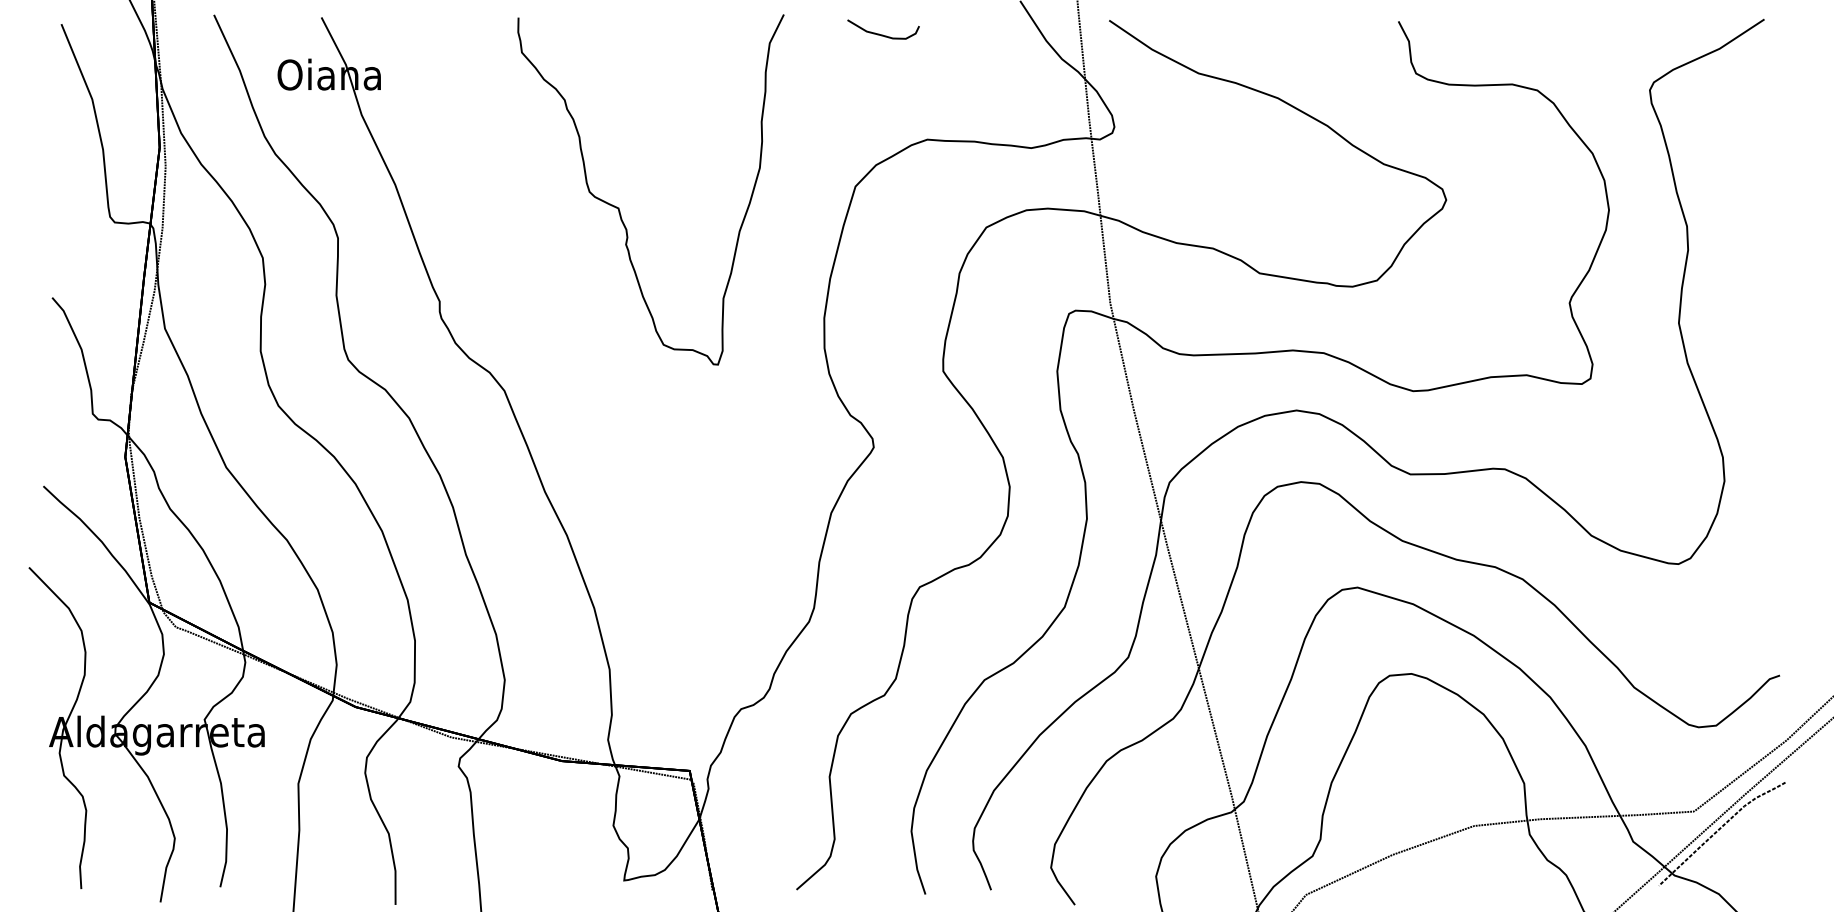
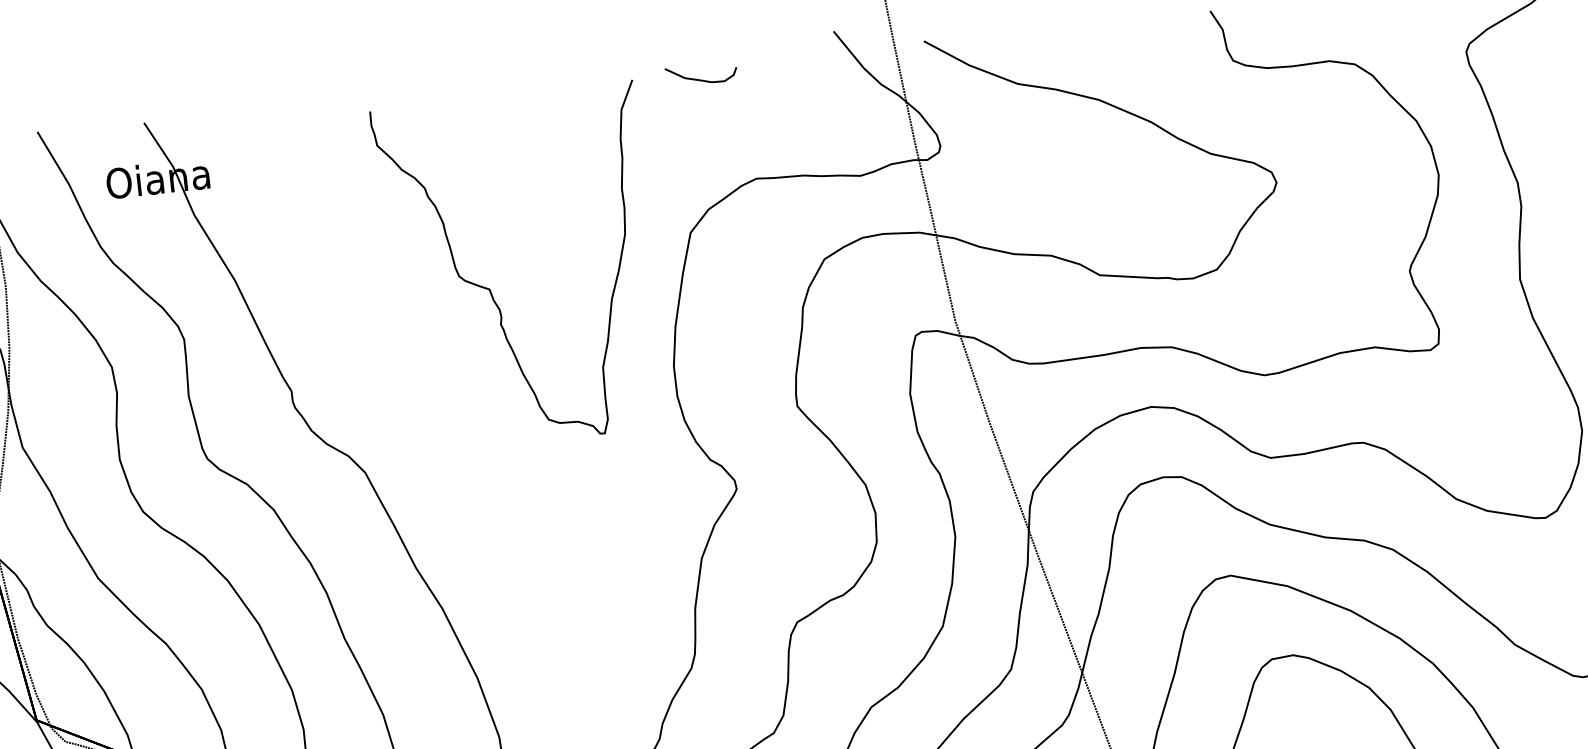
curve: (619, 207) -> (490, 288), moved

